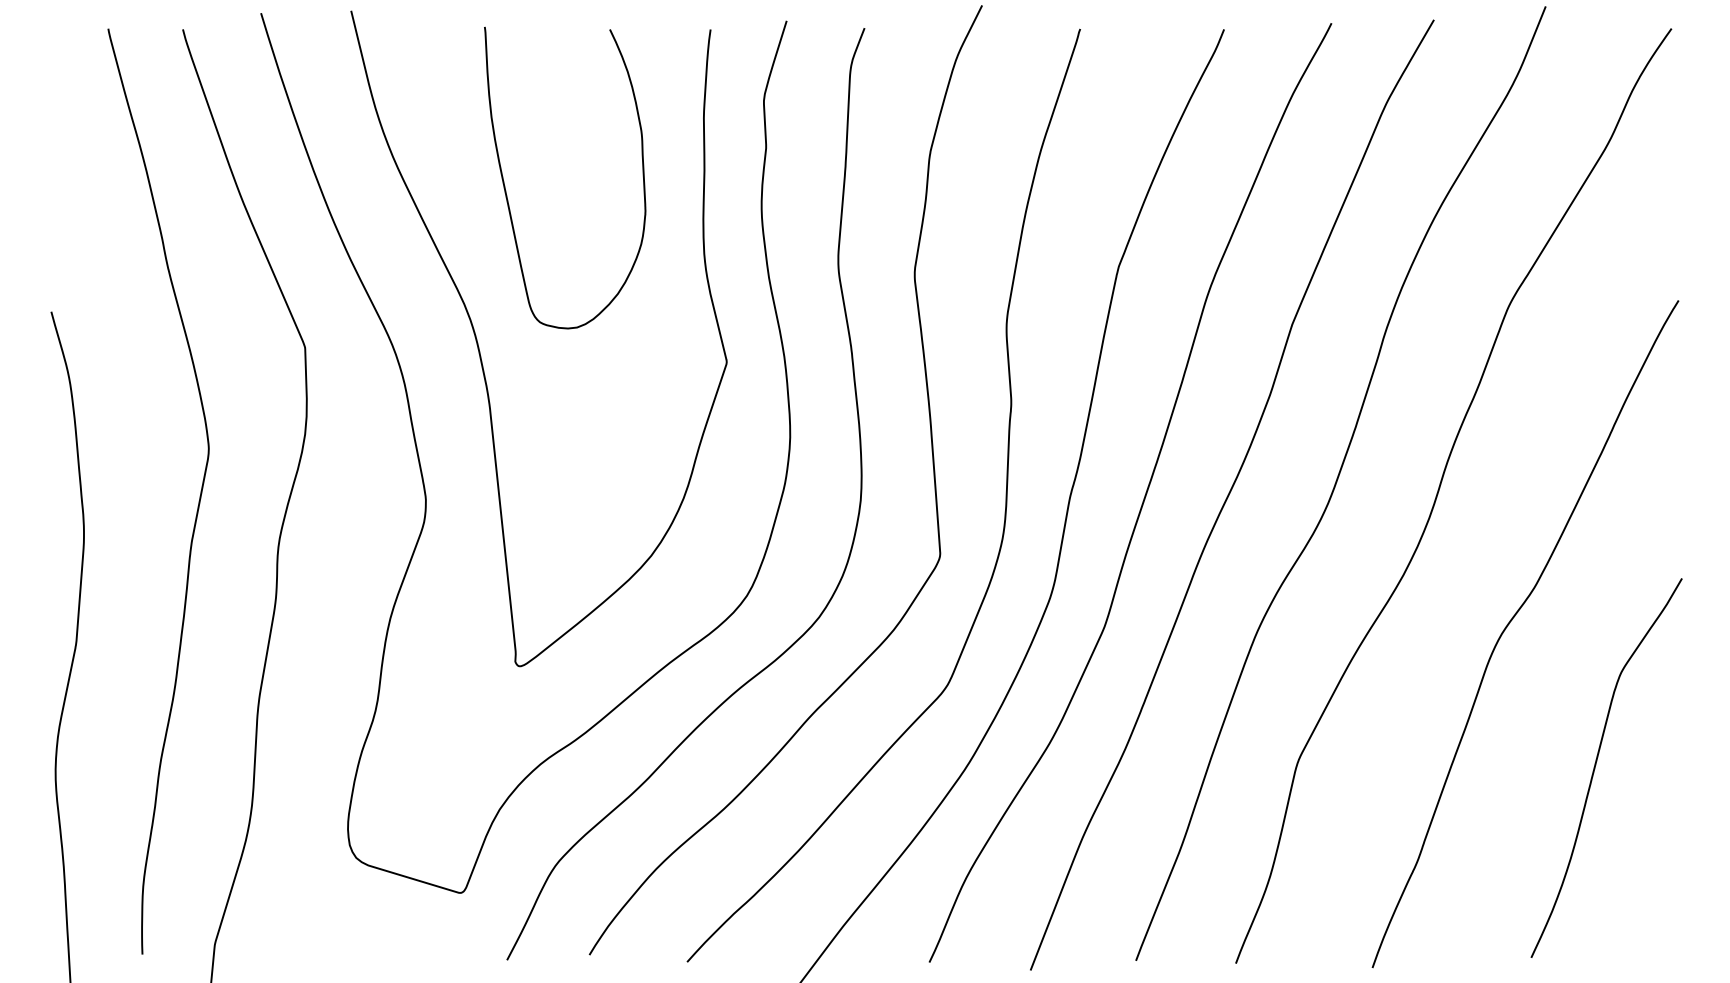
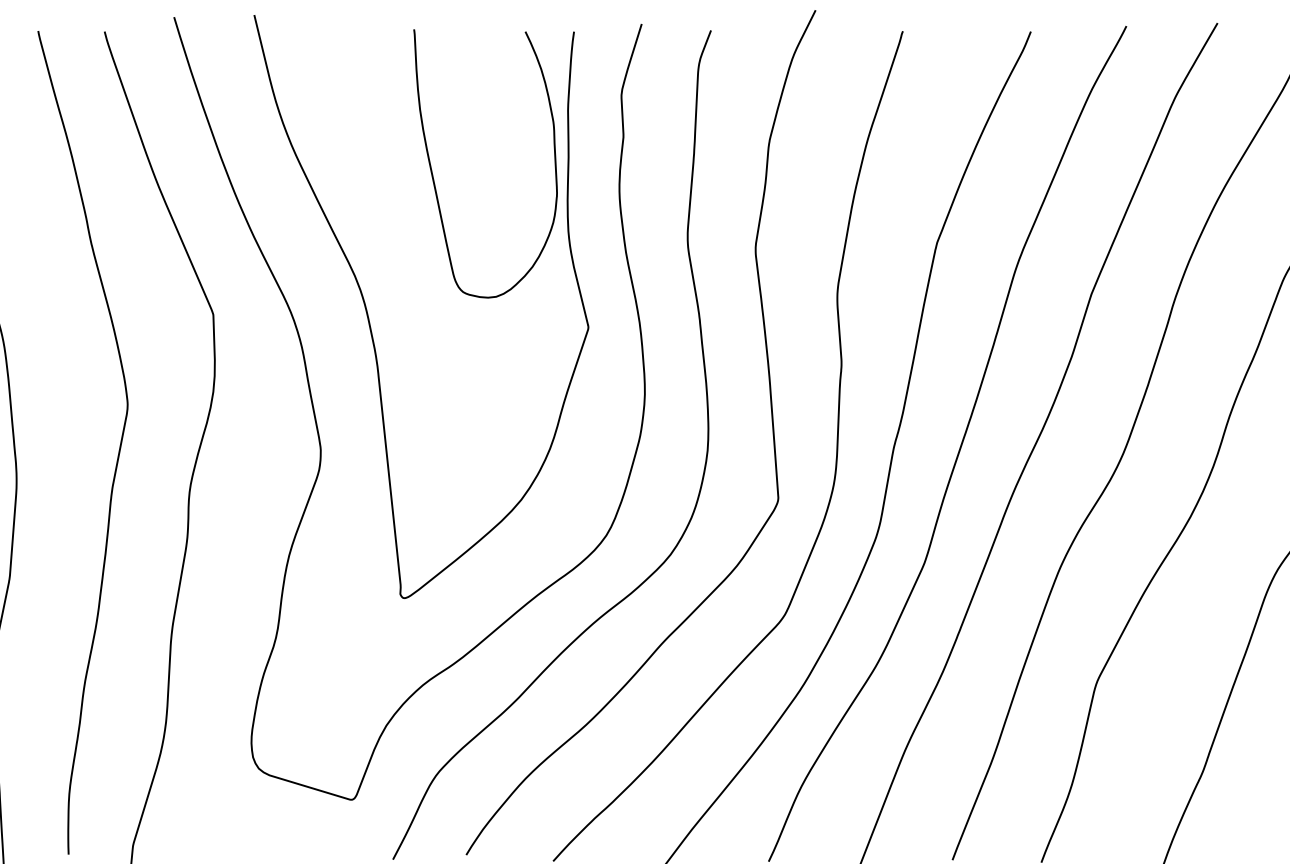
curve: (506, 190) -> (433, 174), moved

